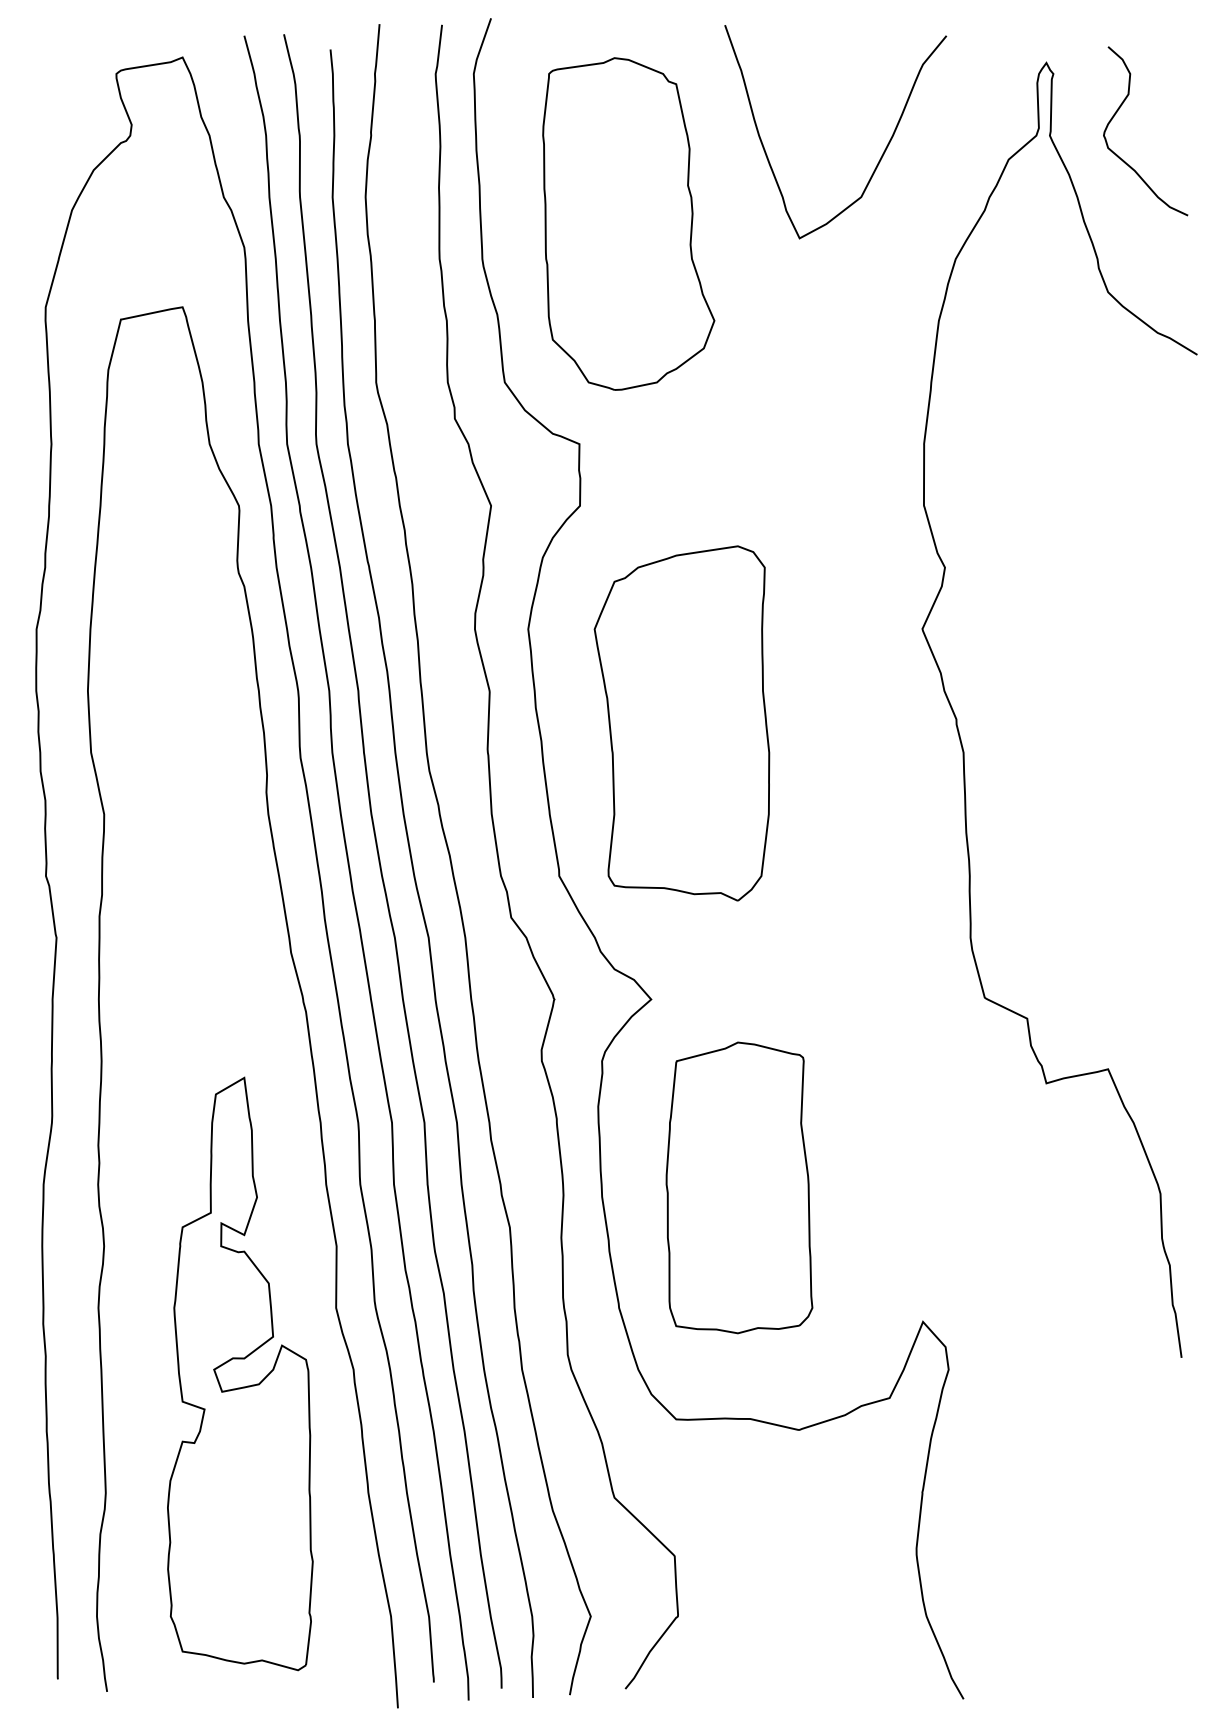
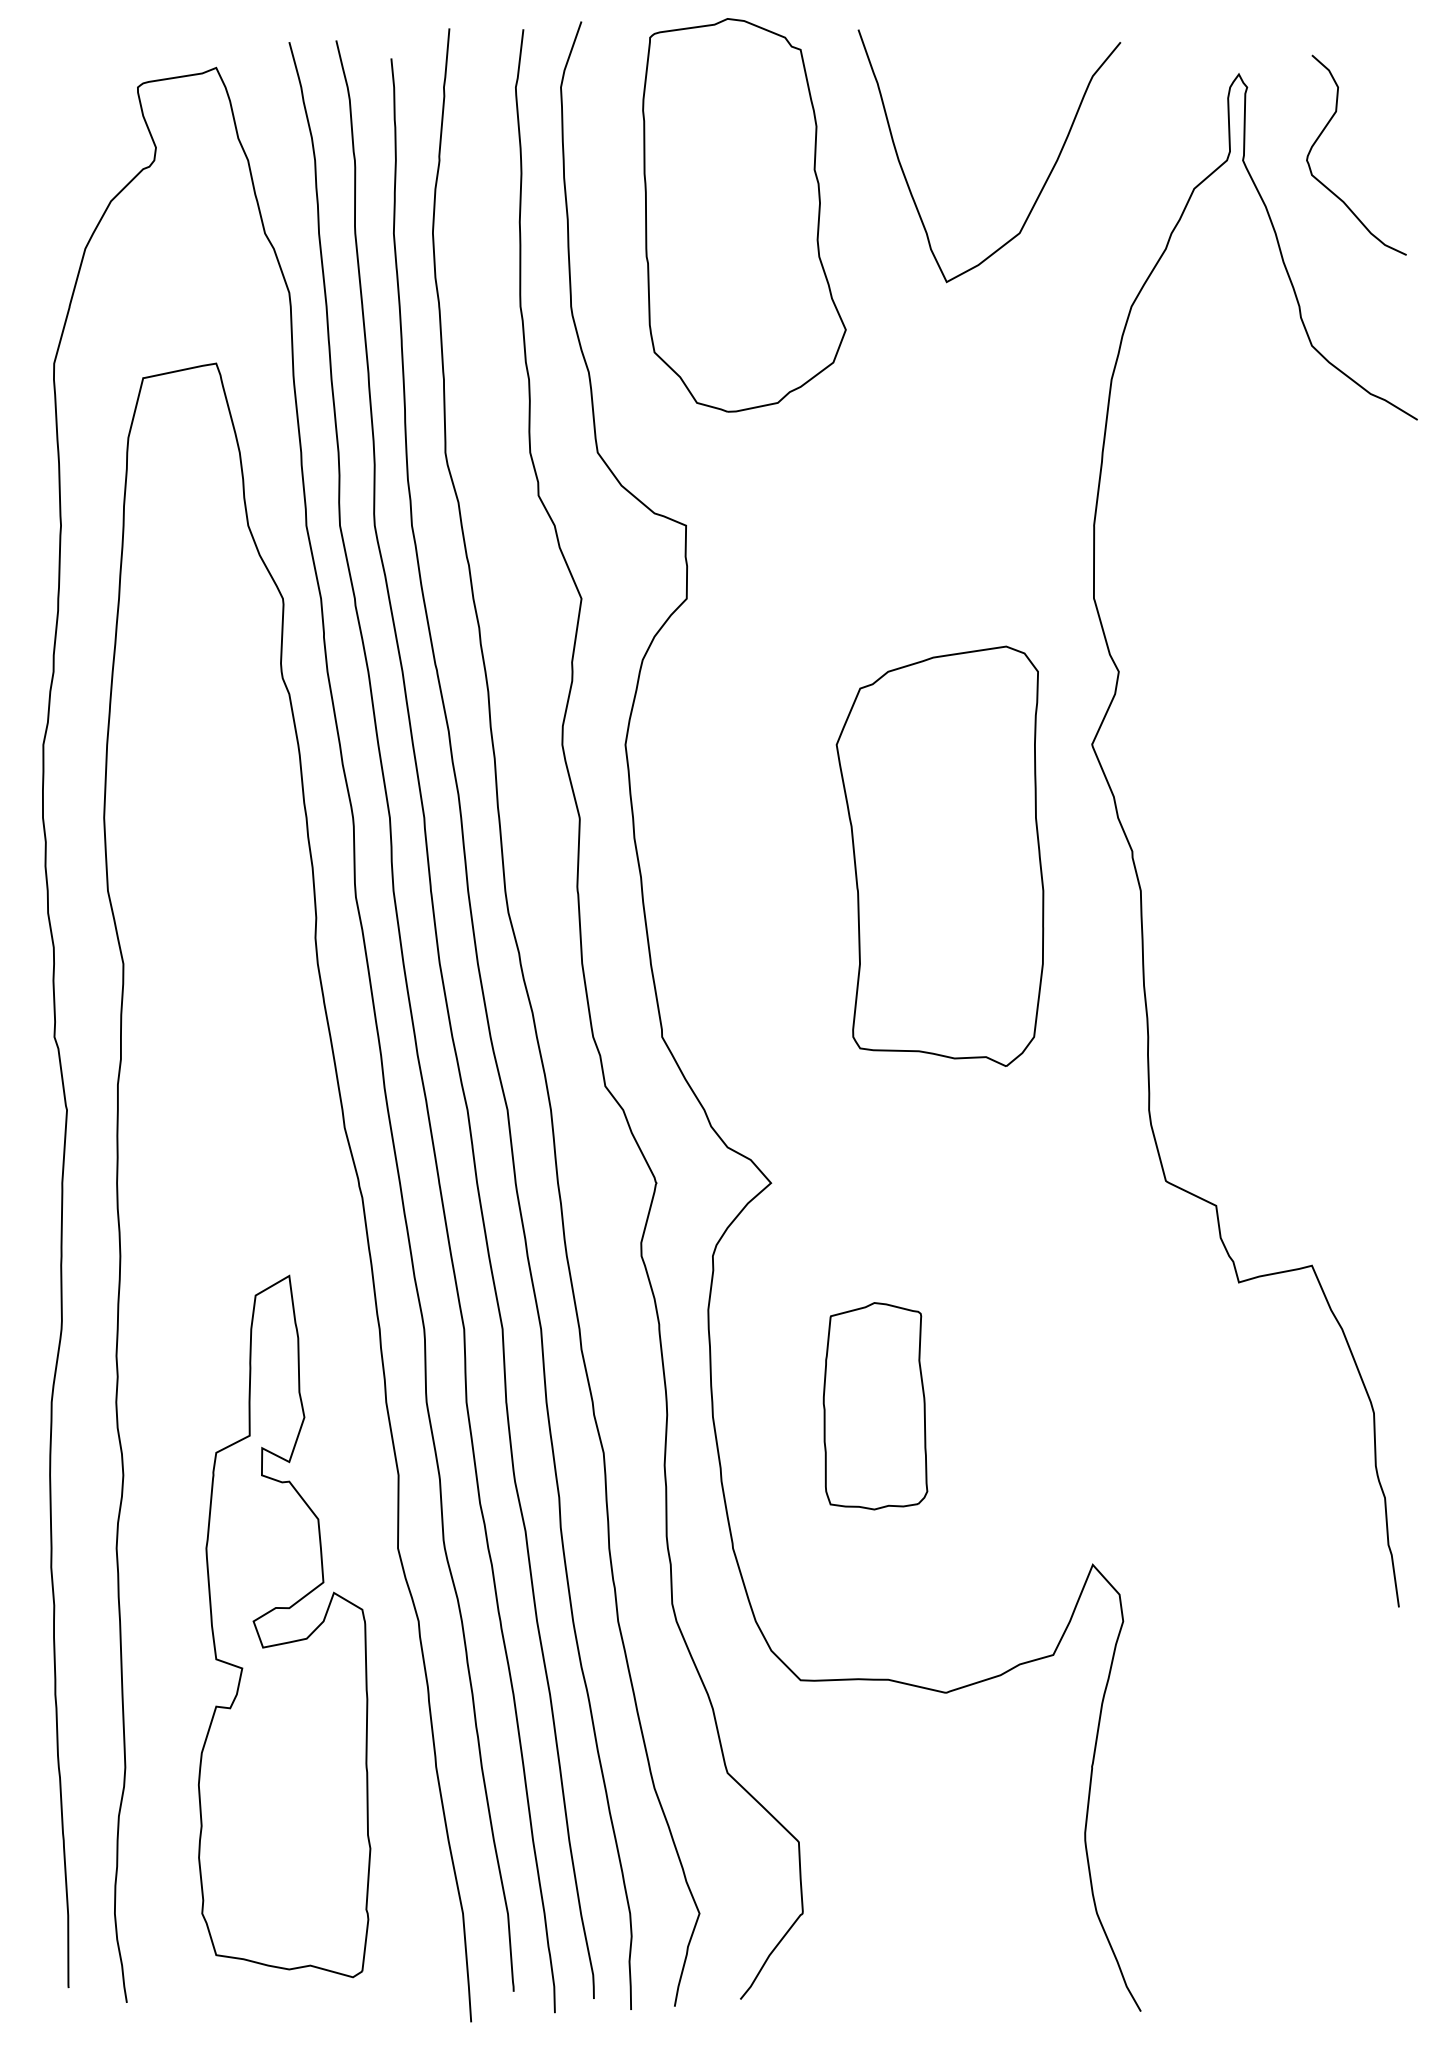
part: (628, 223) -> (744, 214), moved
part: (681, 723) -> (939, 856), moved
part: (739, 1187) -> (875, 1405), size x0.6

